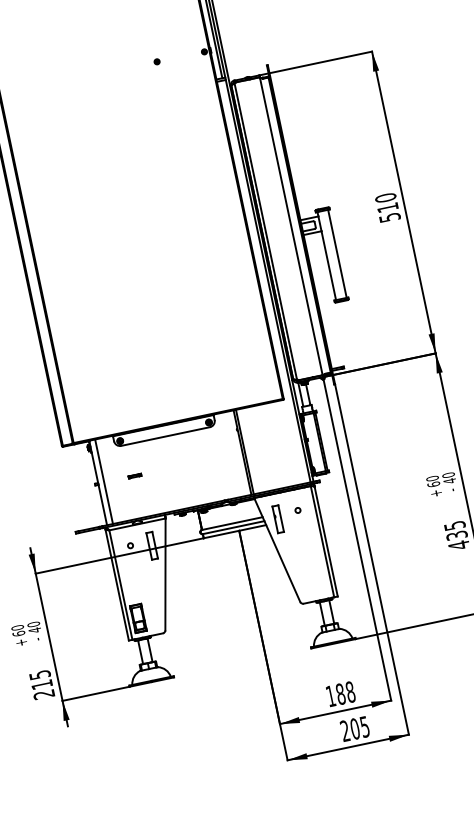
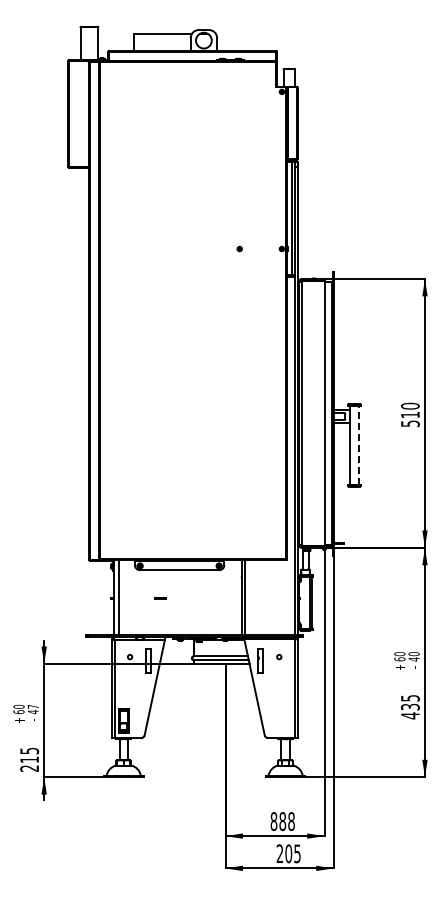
line: (337, 252) -> (359, 444), solid -> dashed
line: (135, 476) -> (160, 598), moved
text: (32, 624) -> (32, 706), 40 -> 47
text: (330, 696) -> (273, 821), 188 -> 888

